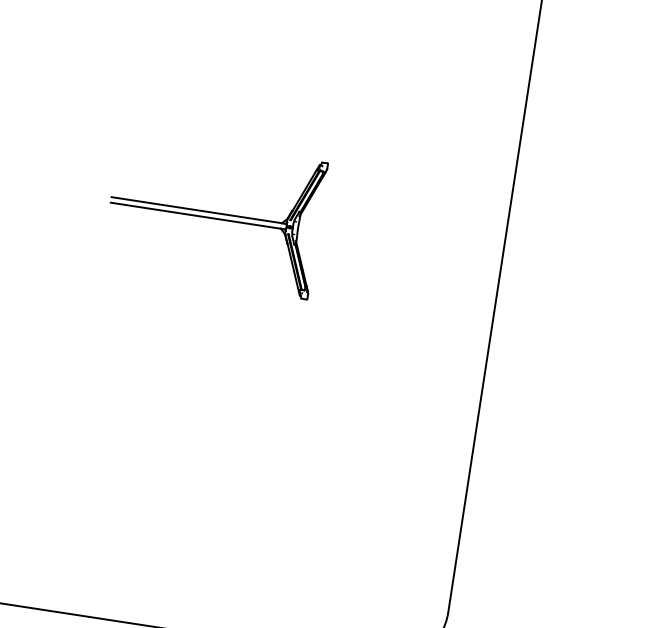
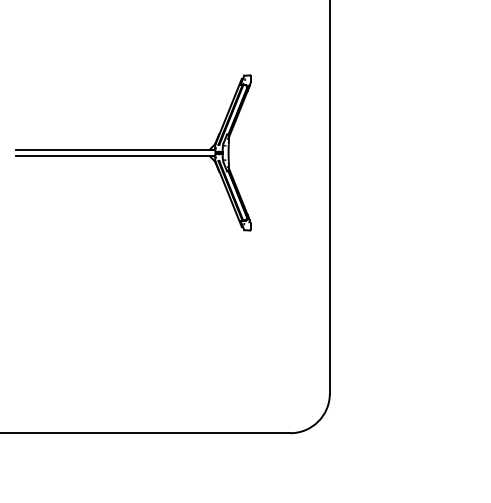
part: (214, 215) -> (133, 152), size x1.67

